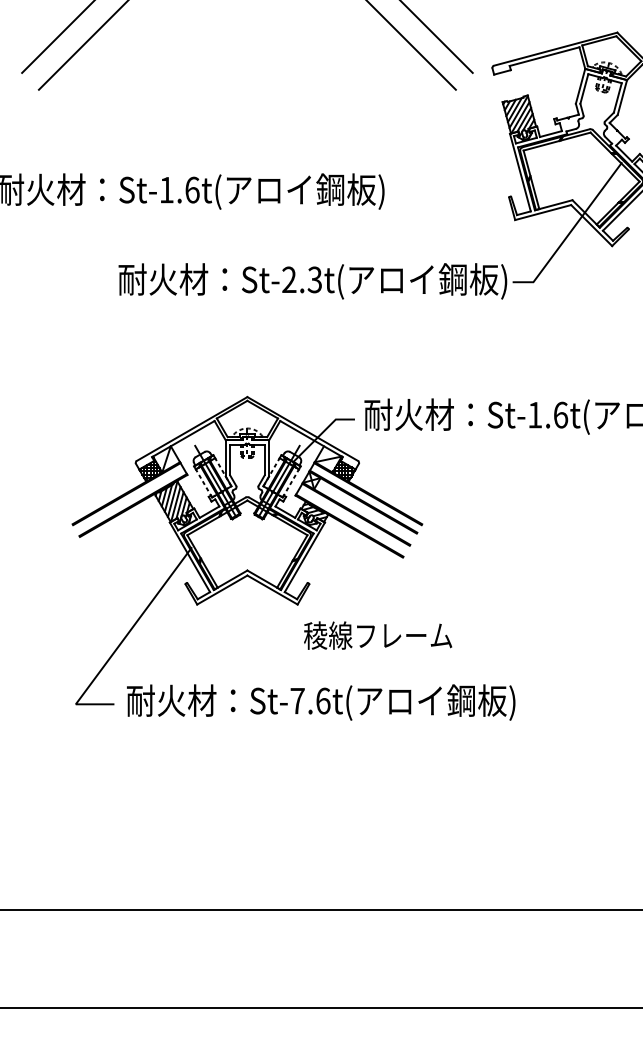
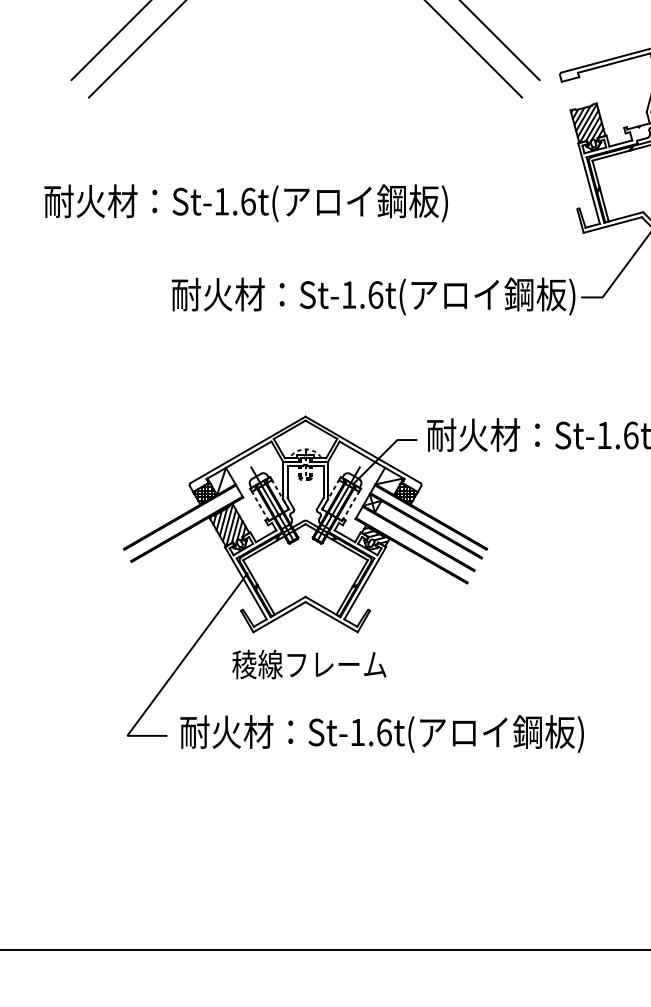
text: (302, 279) -> (362, 294), St-2.3t( -> St-1.6t(
text: (378, 635) -> (309, 664), moved
text: (297, 701) -> (357, 732), St-7.6t( -> St-1.6t(

